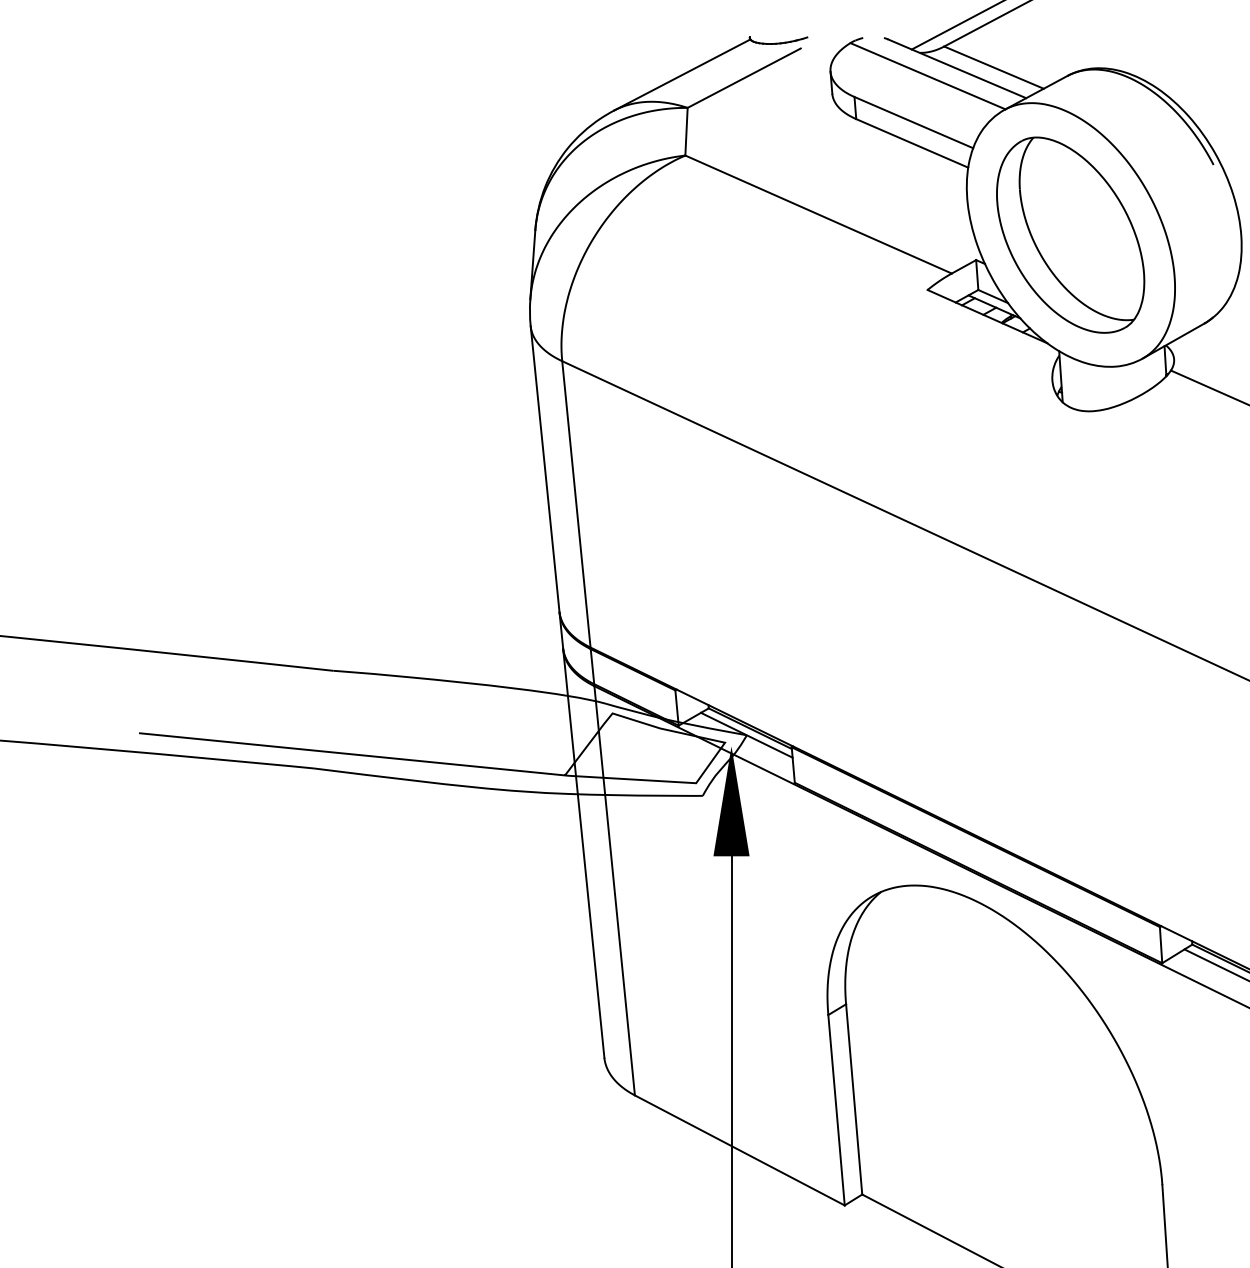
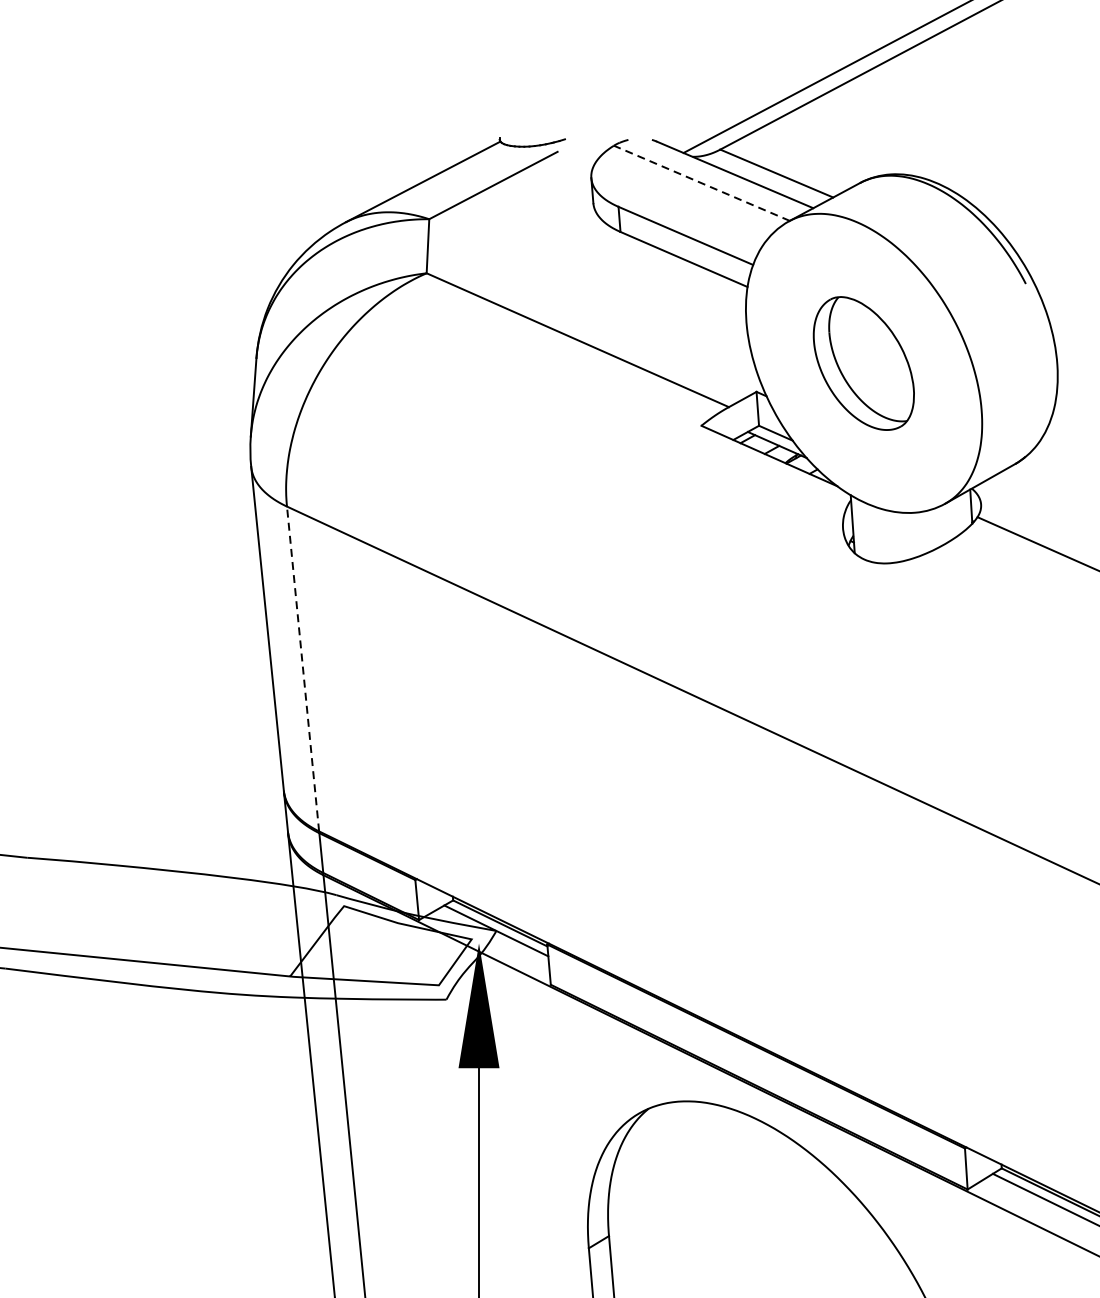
line: (927, 76) -> (701, 183), solid -> dashed
part: (1070, 234) -> (863, 362), size x0.6
line: (576, 504) -> (303, 669), solid -> dashed

